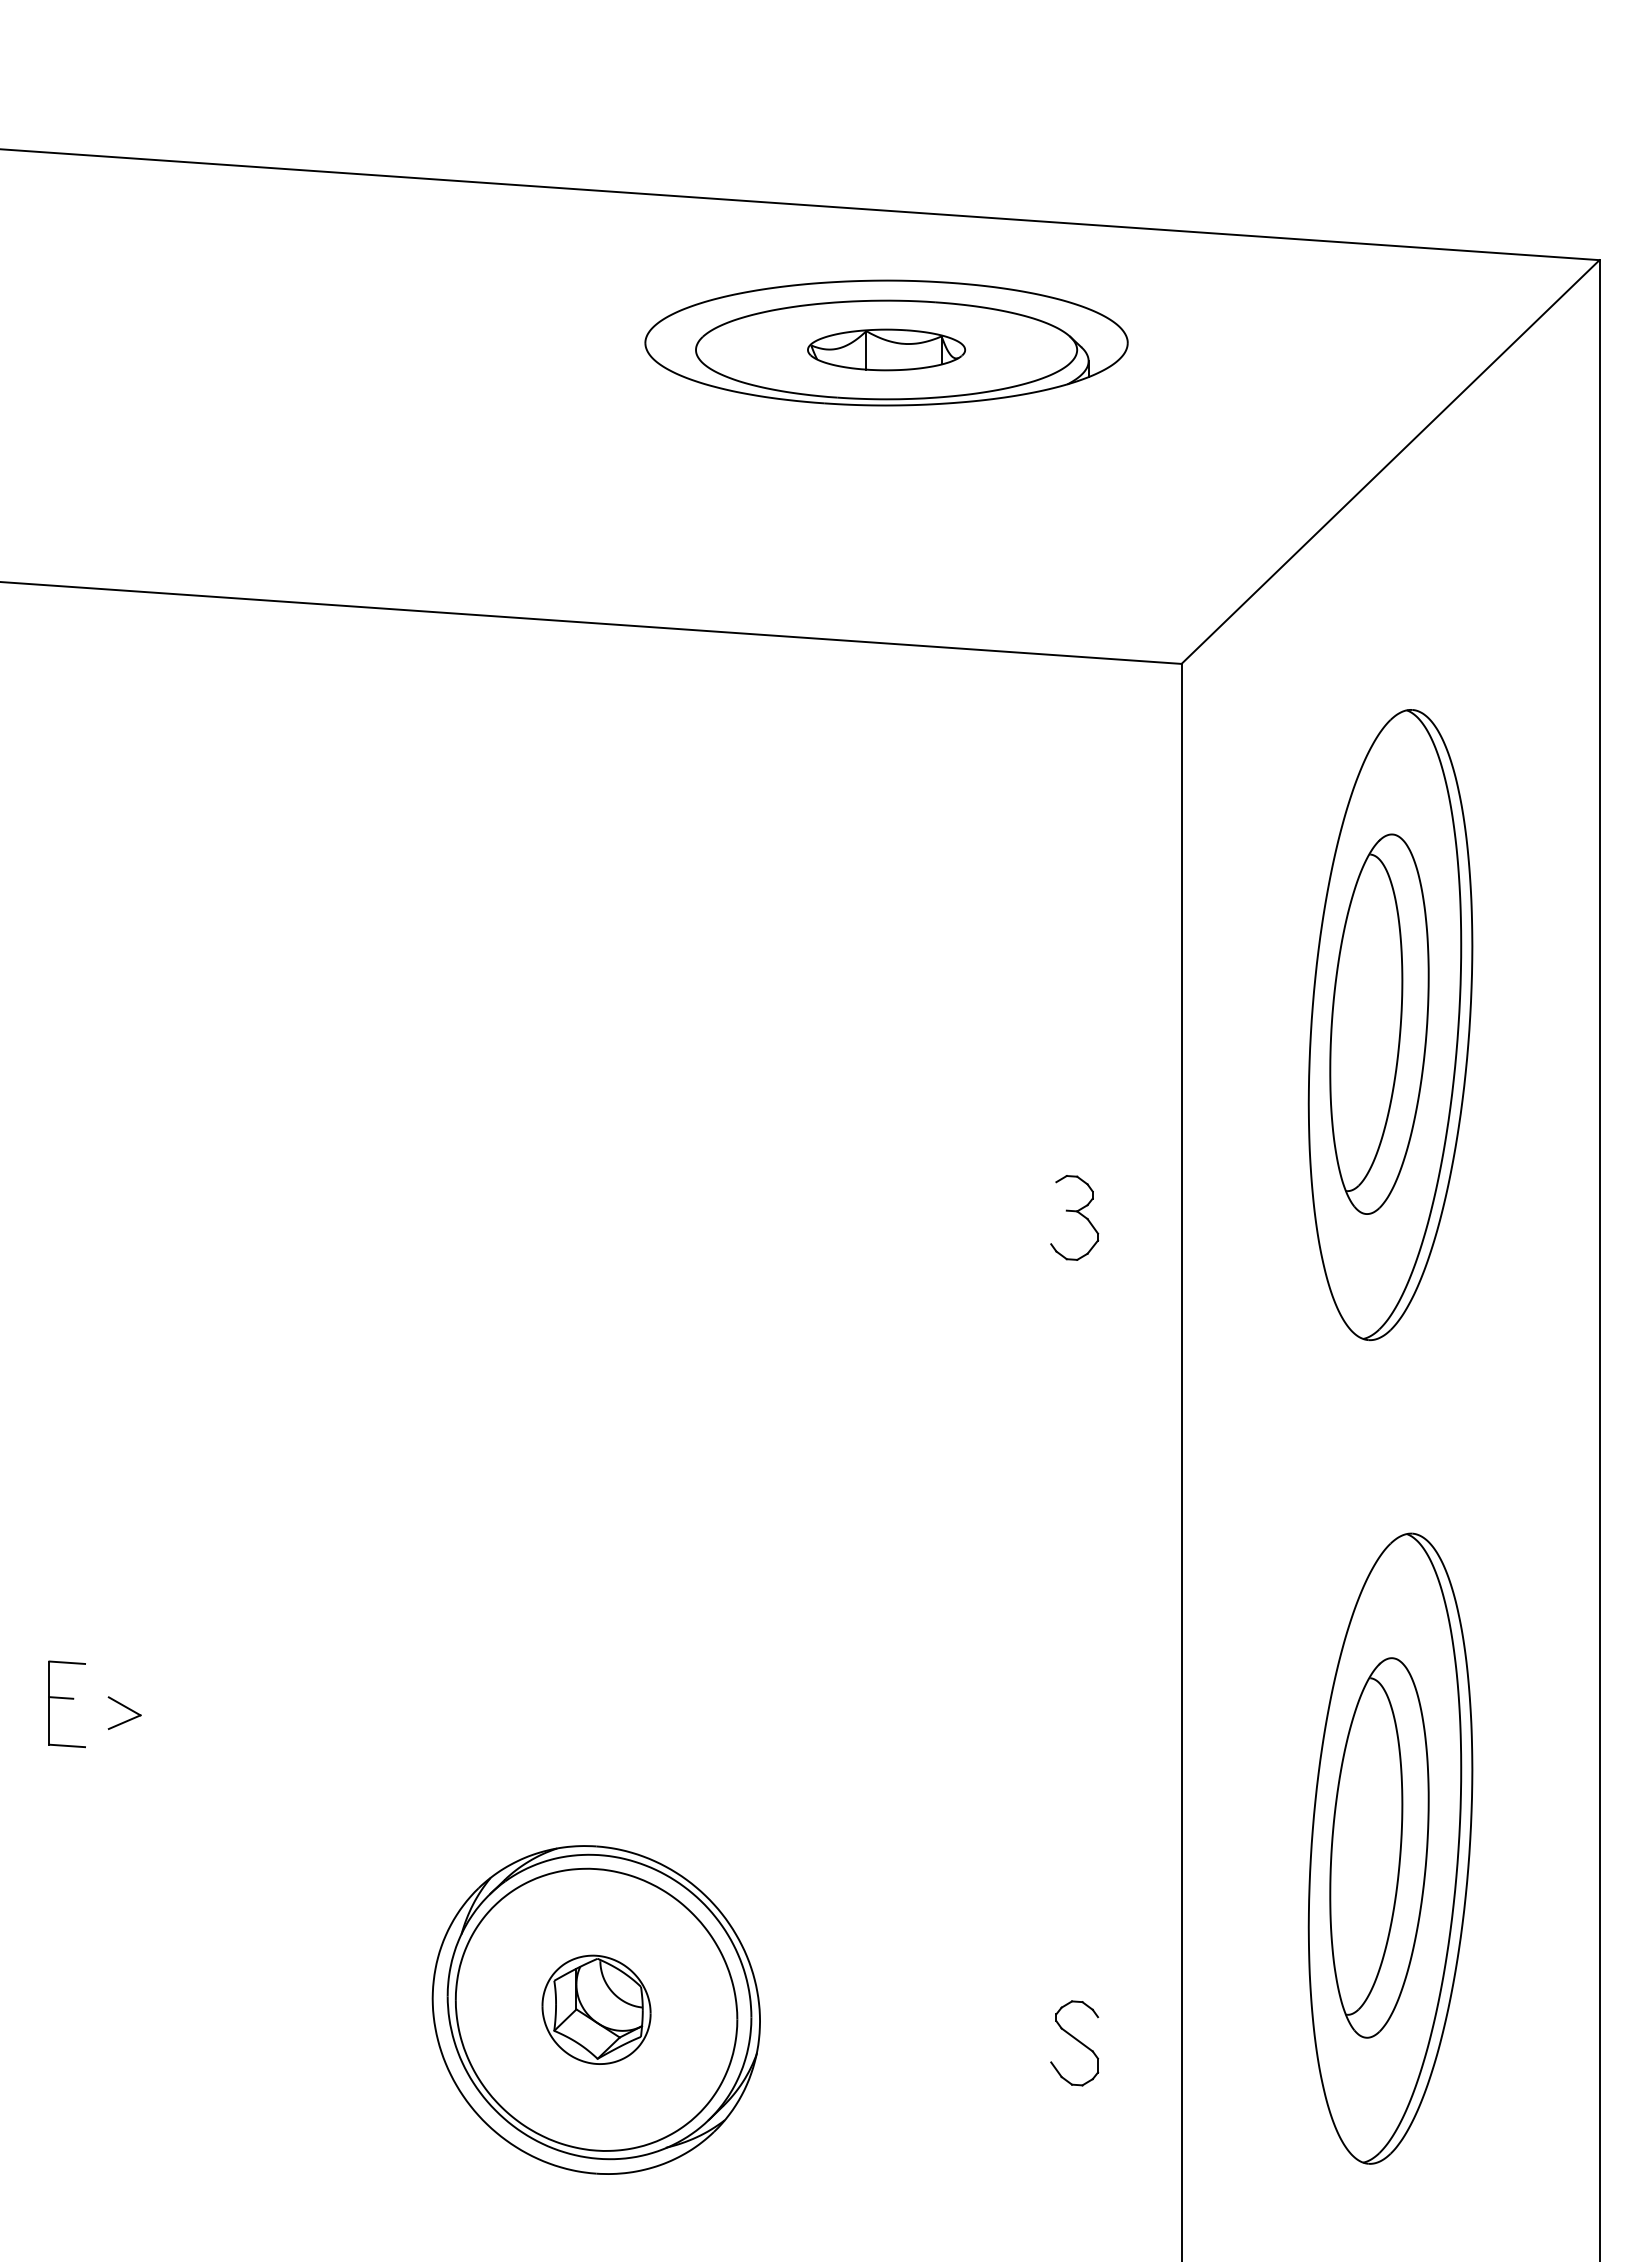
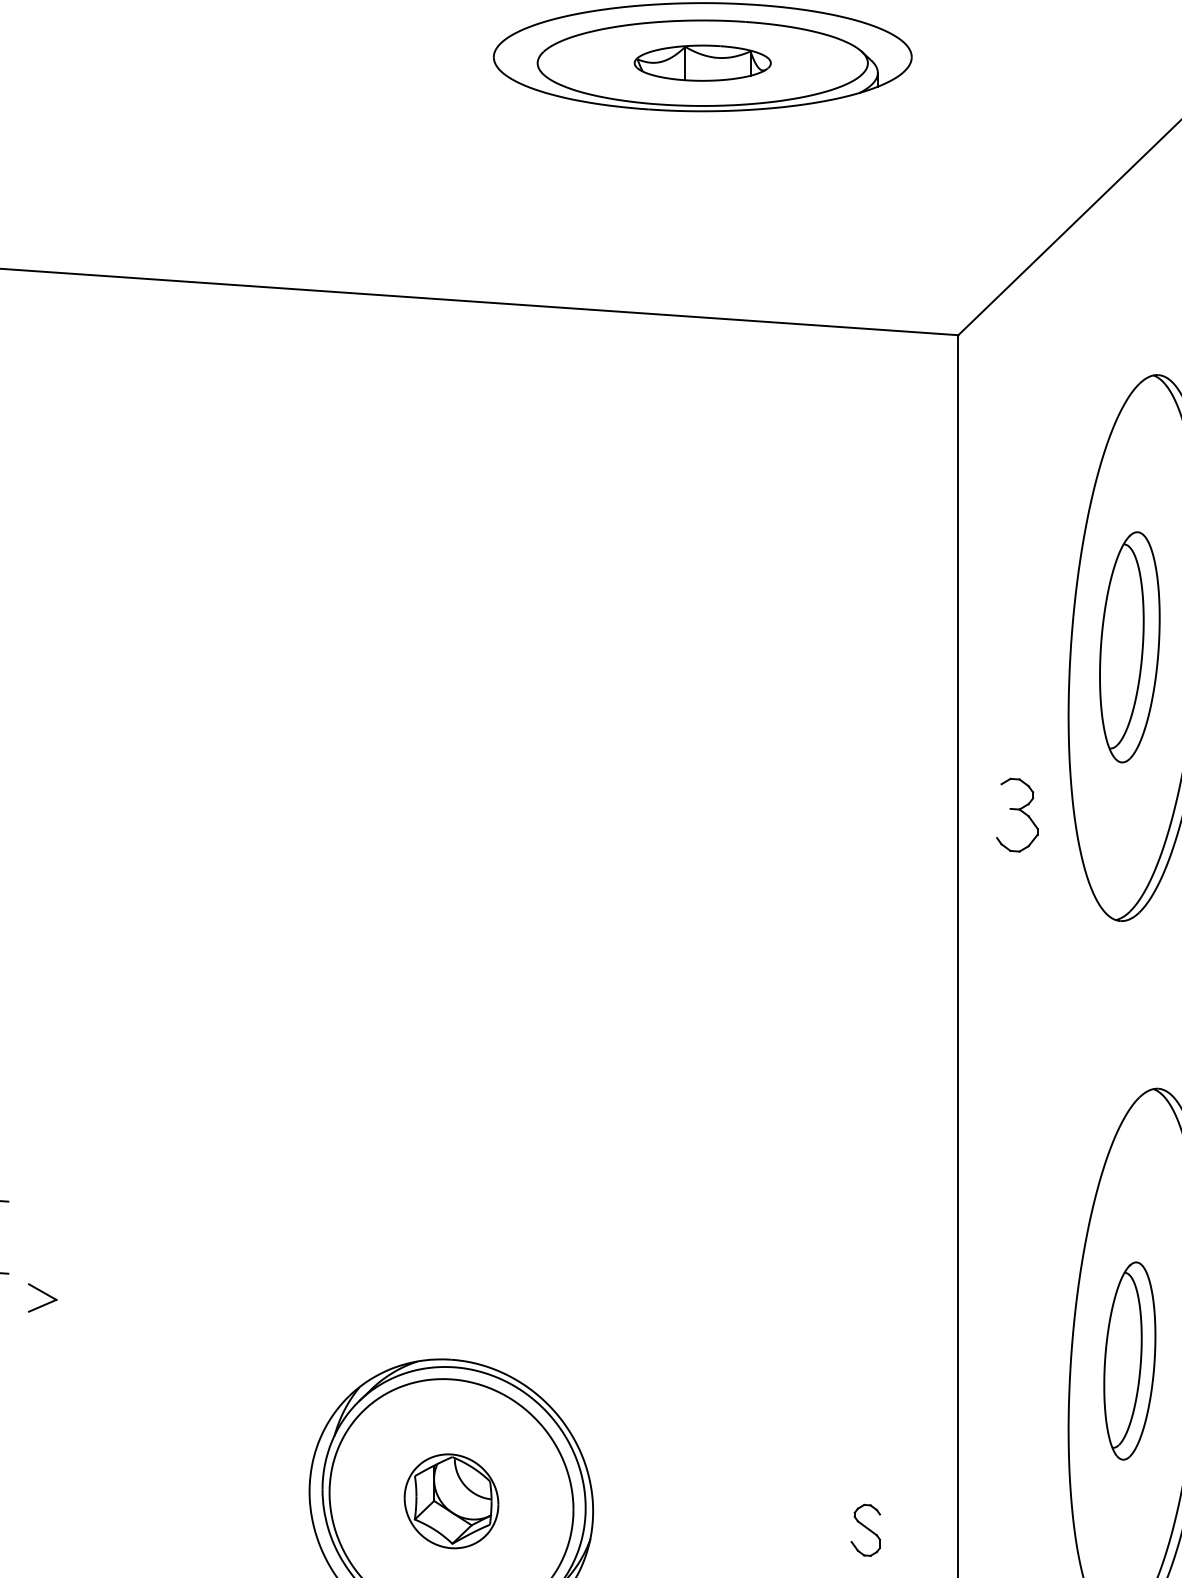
part: (1379, 1023) -> (1129, 646), size x0.7
part: (1074, 1217) -> (1017, 814), moved
part: (124, 1712) -> (42, 1297), moved
part: (1379, 1847) -> (1129, 1360), size x0.6
part: (1074, 2043) -> (865, 1530), size x0.7

